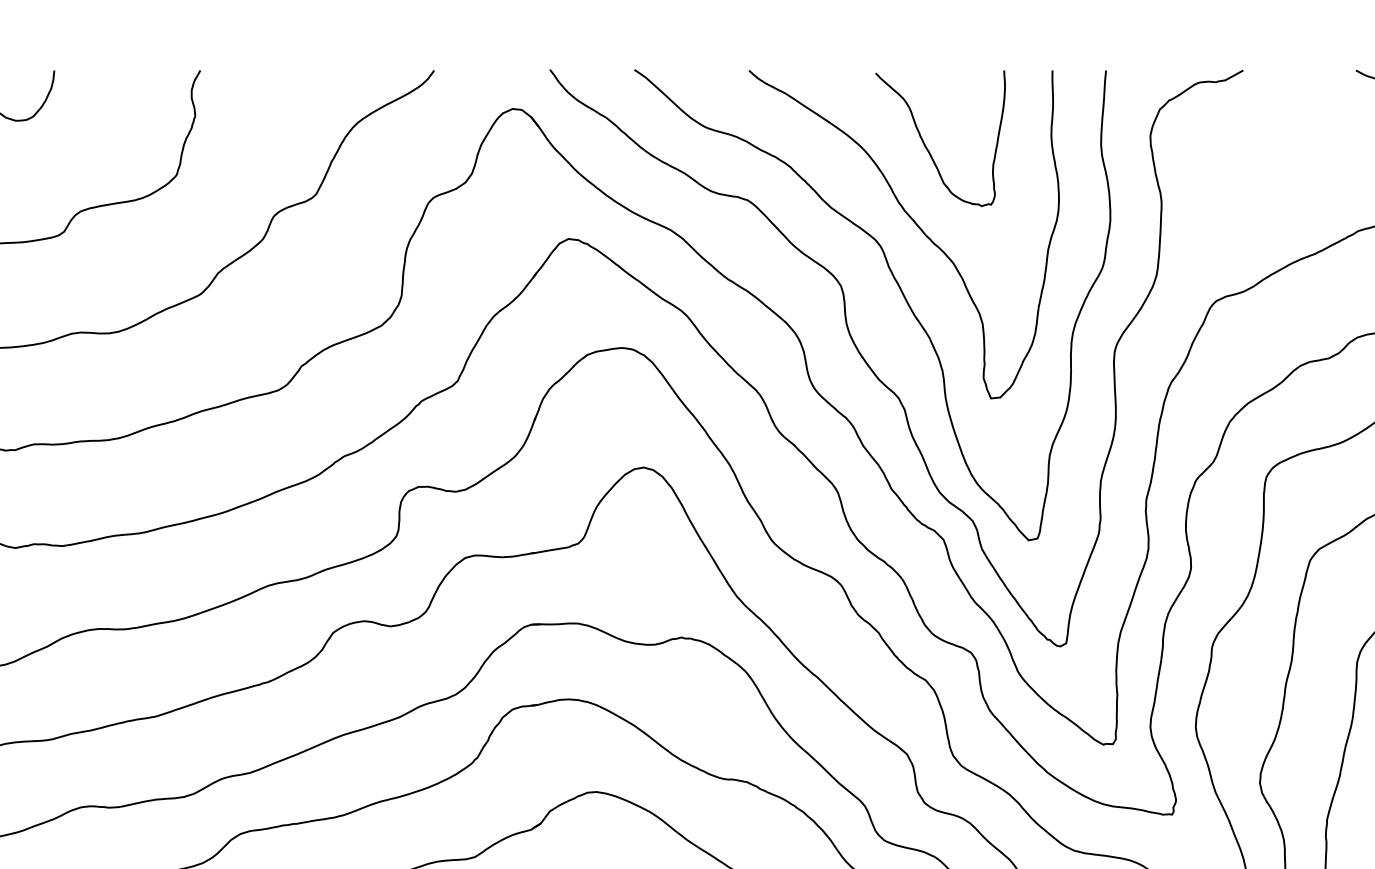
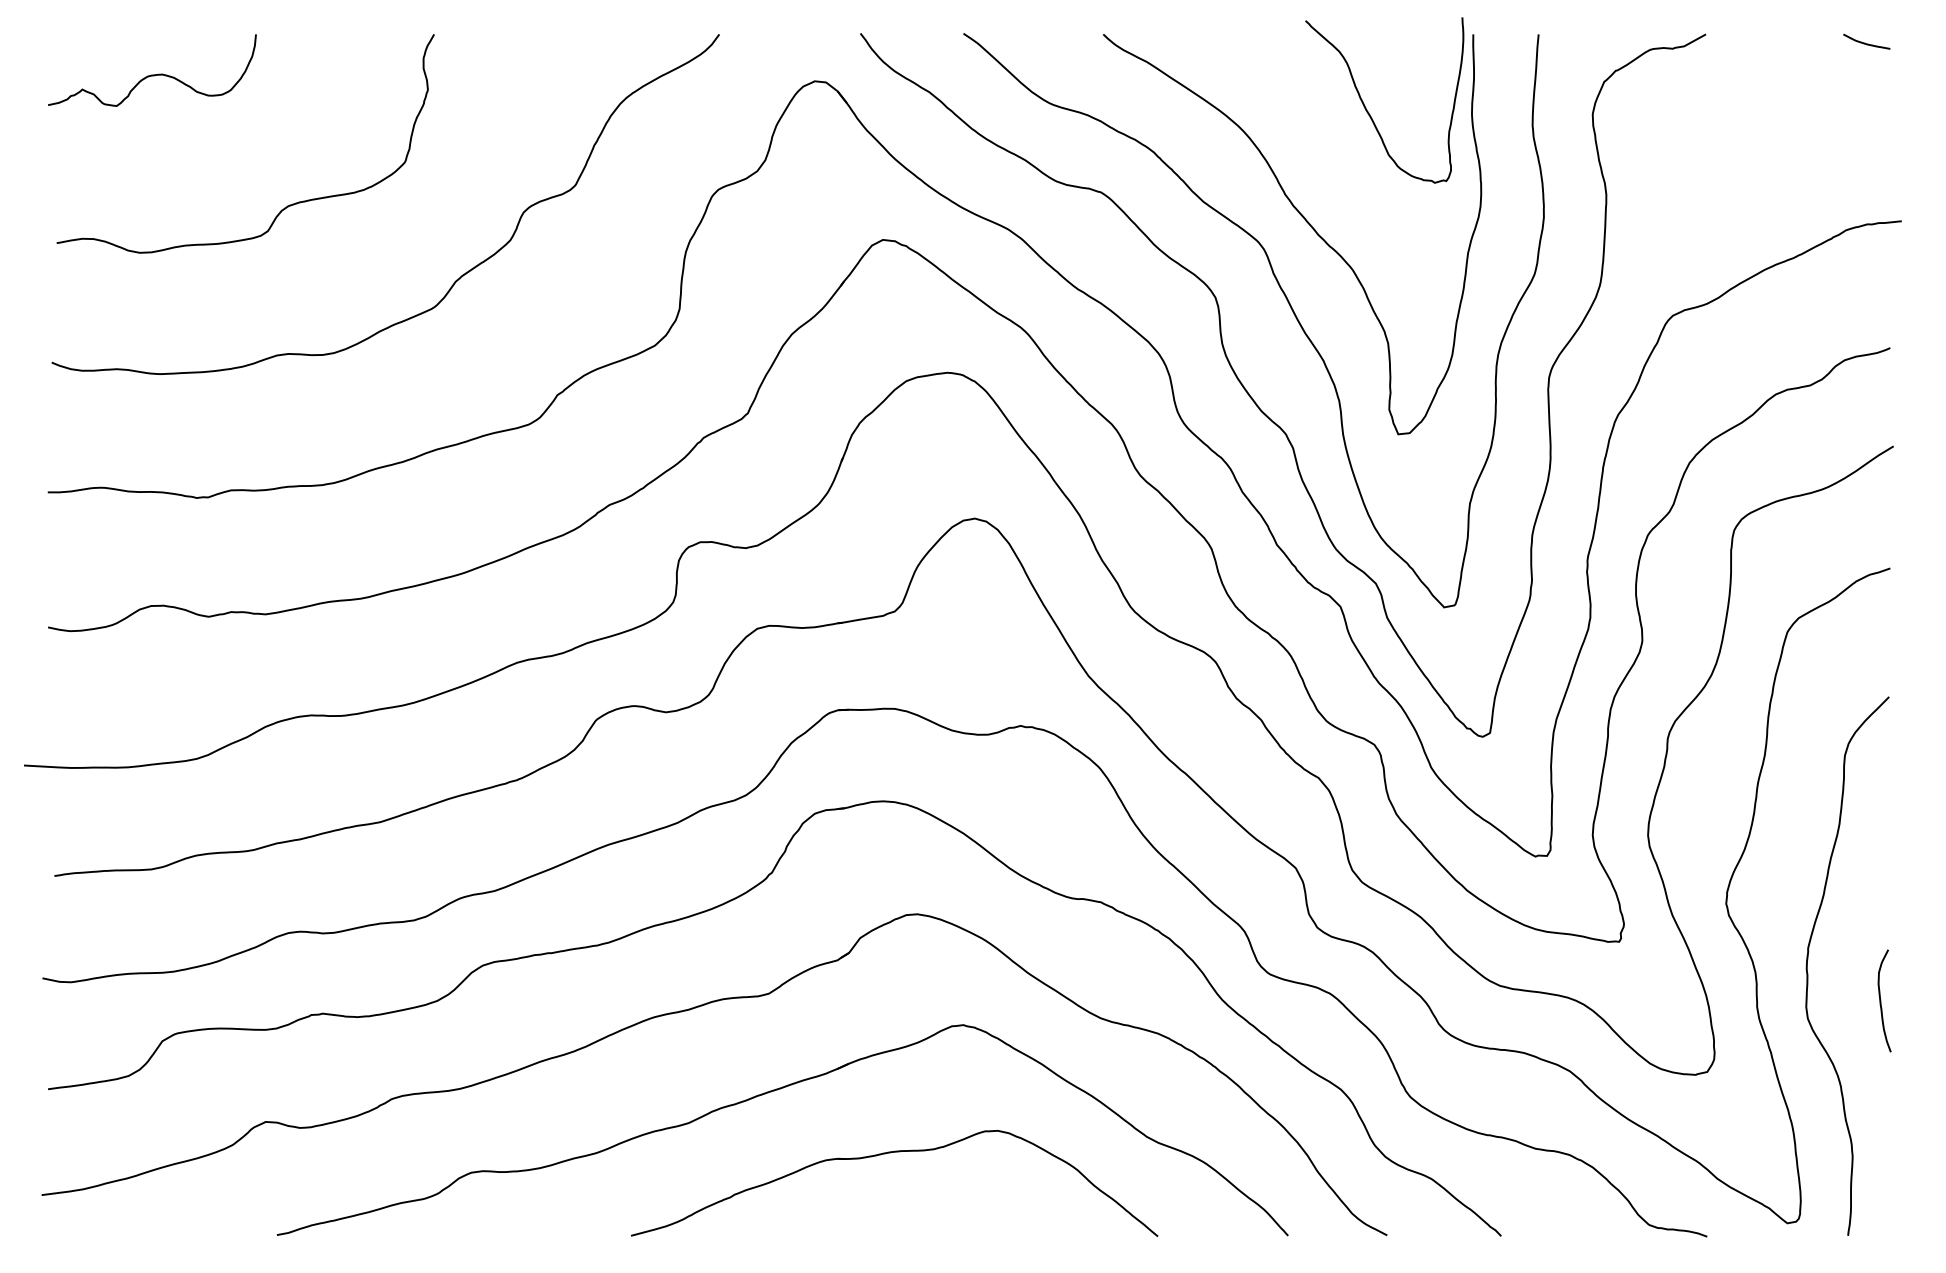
curve: (926, 146) -> (1367, 109), moved

